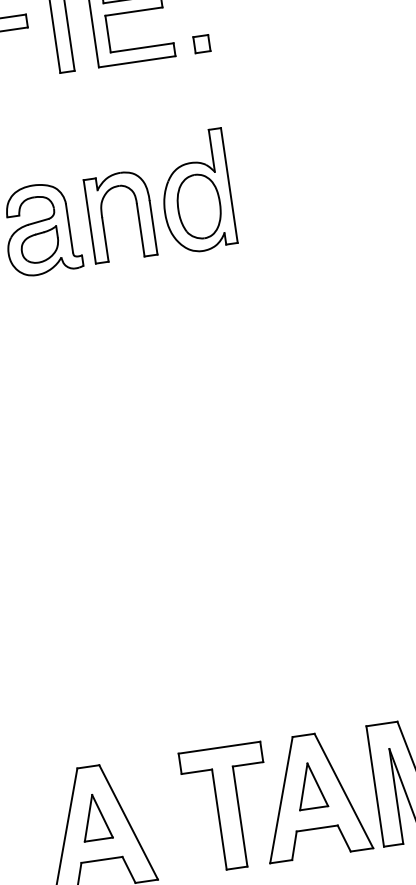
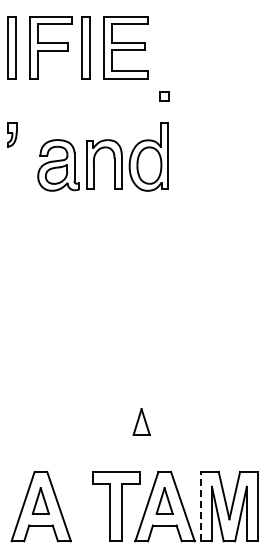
part: (202, 44) -> (164, 96), moved
part: (250, 653) -> (141, 421), added
line: (374, 786) -> (200, 506), solid -> dashed

